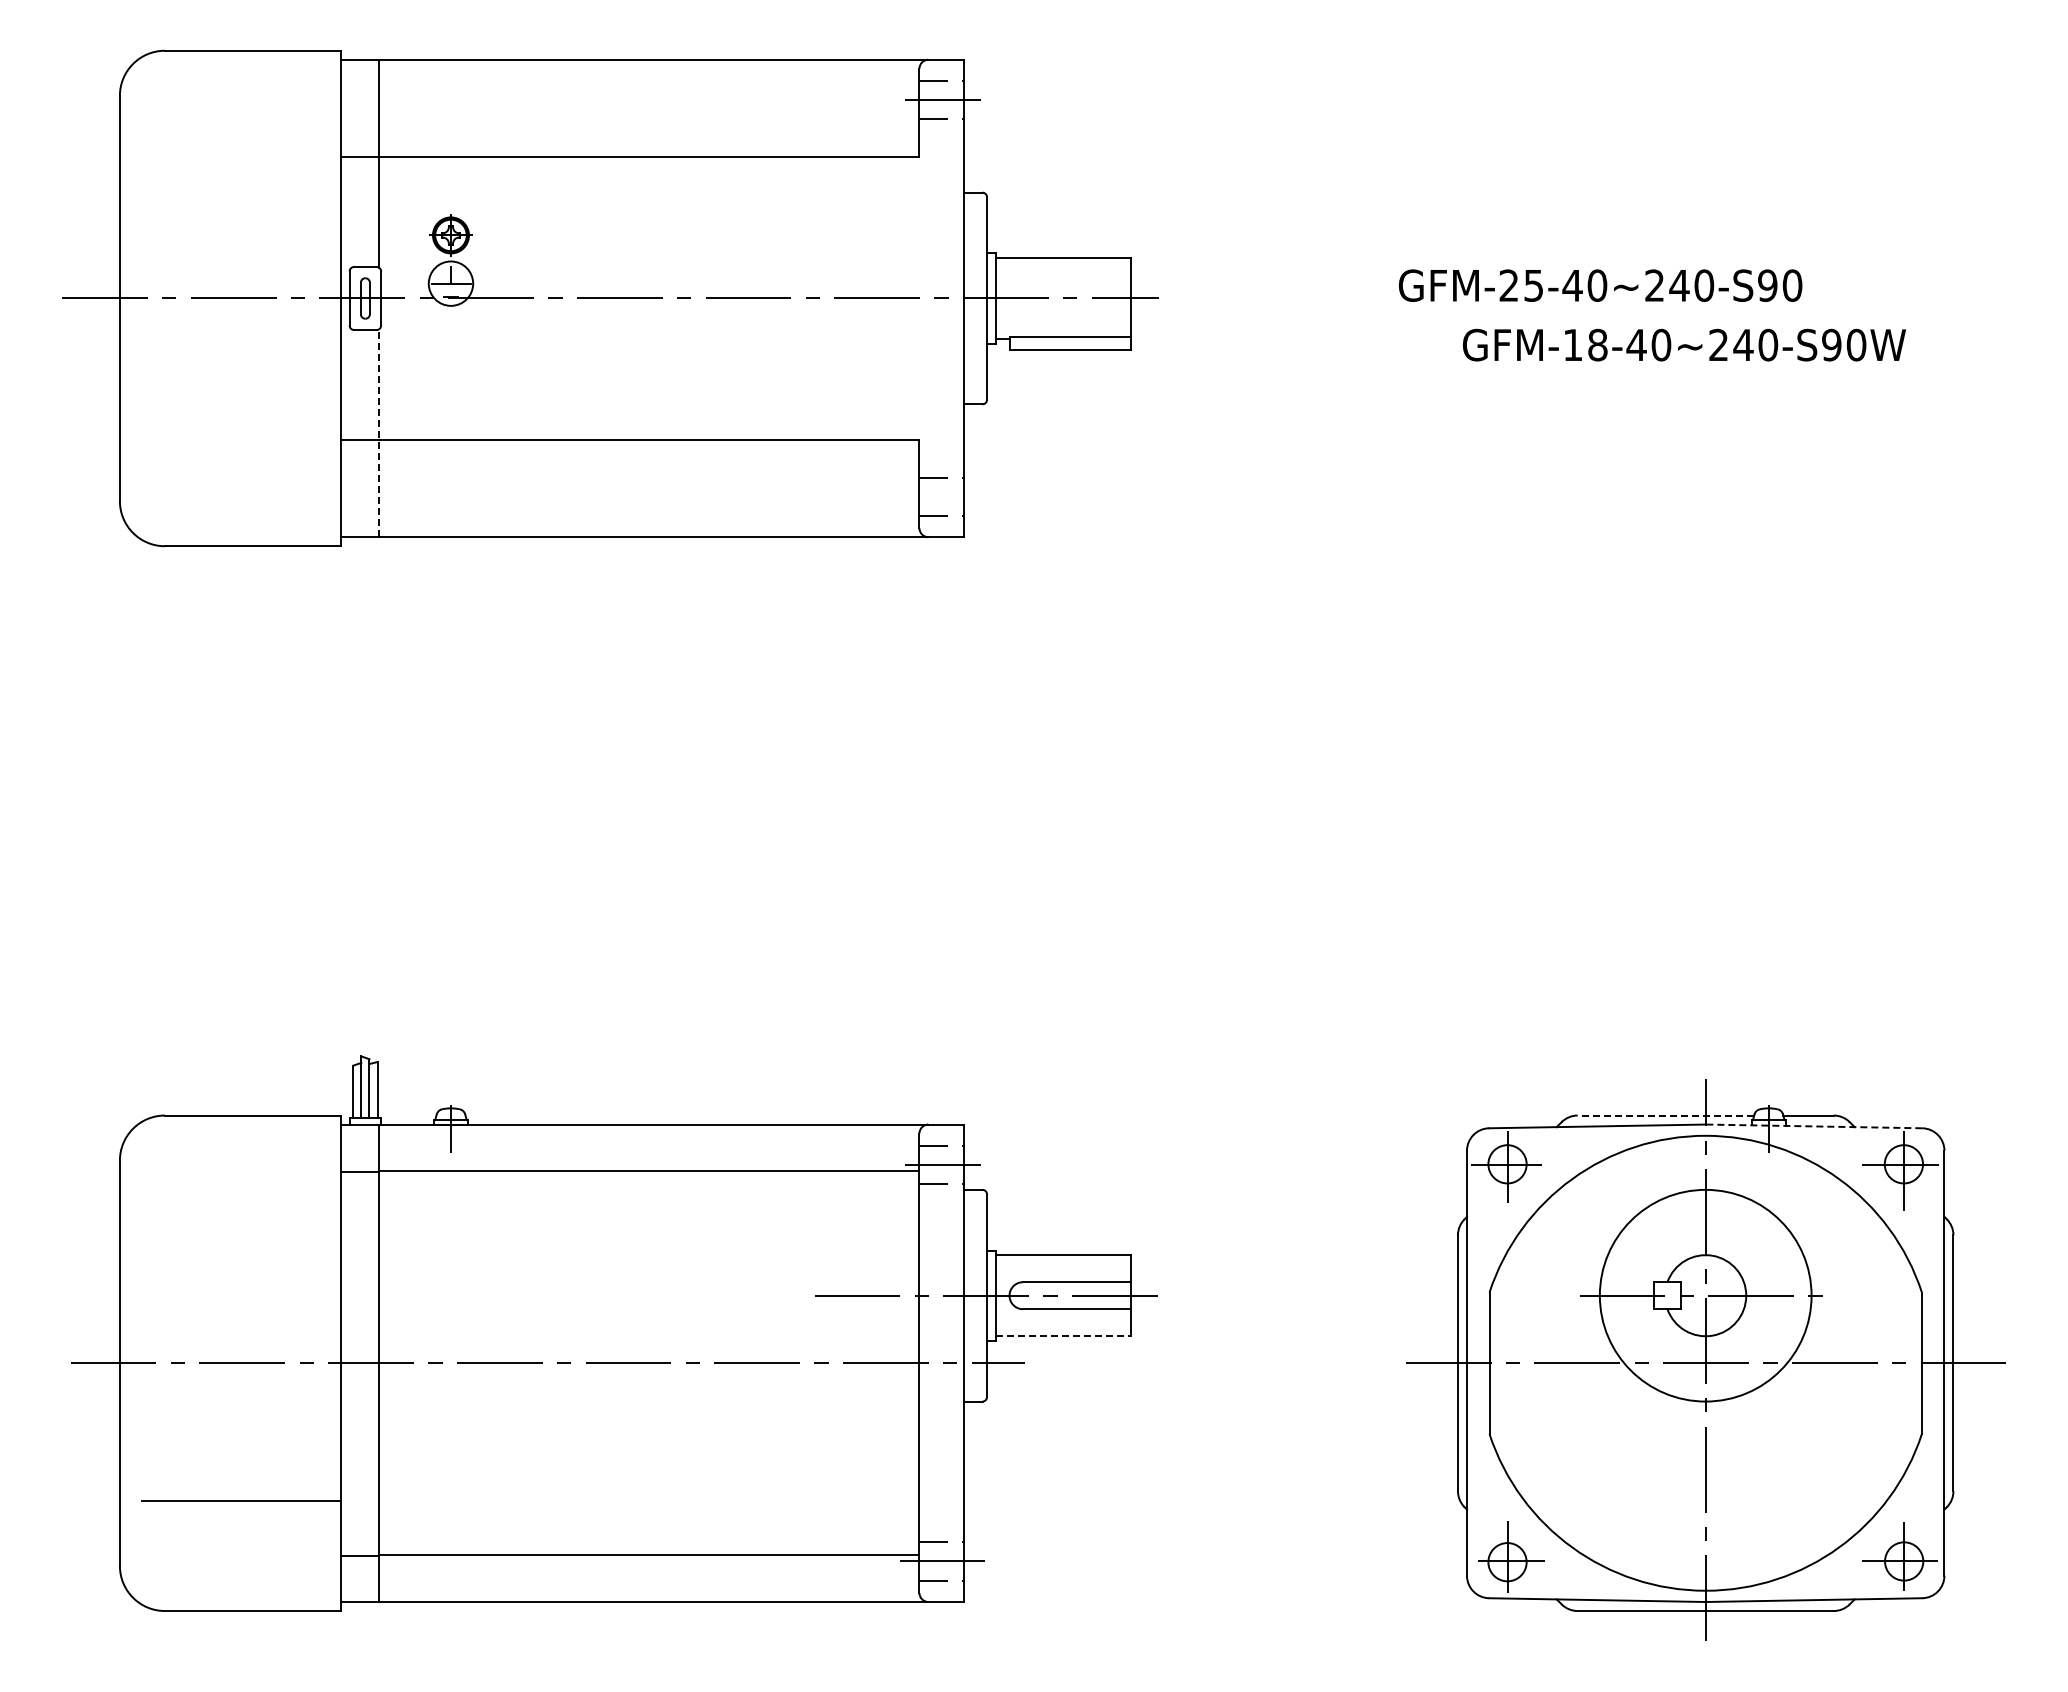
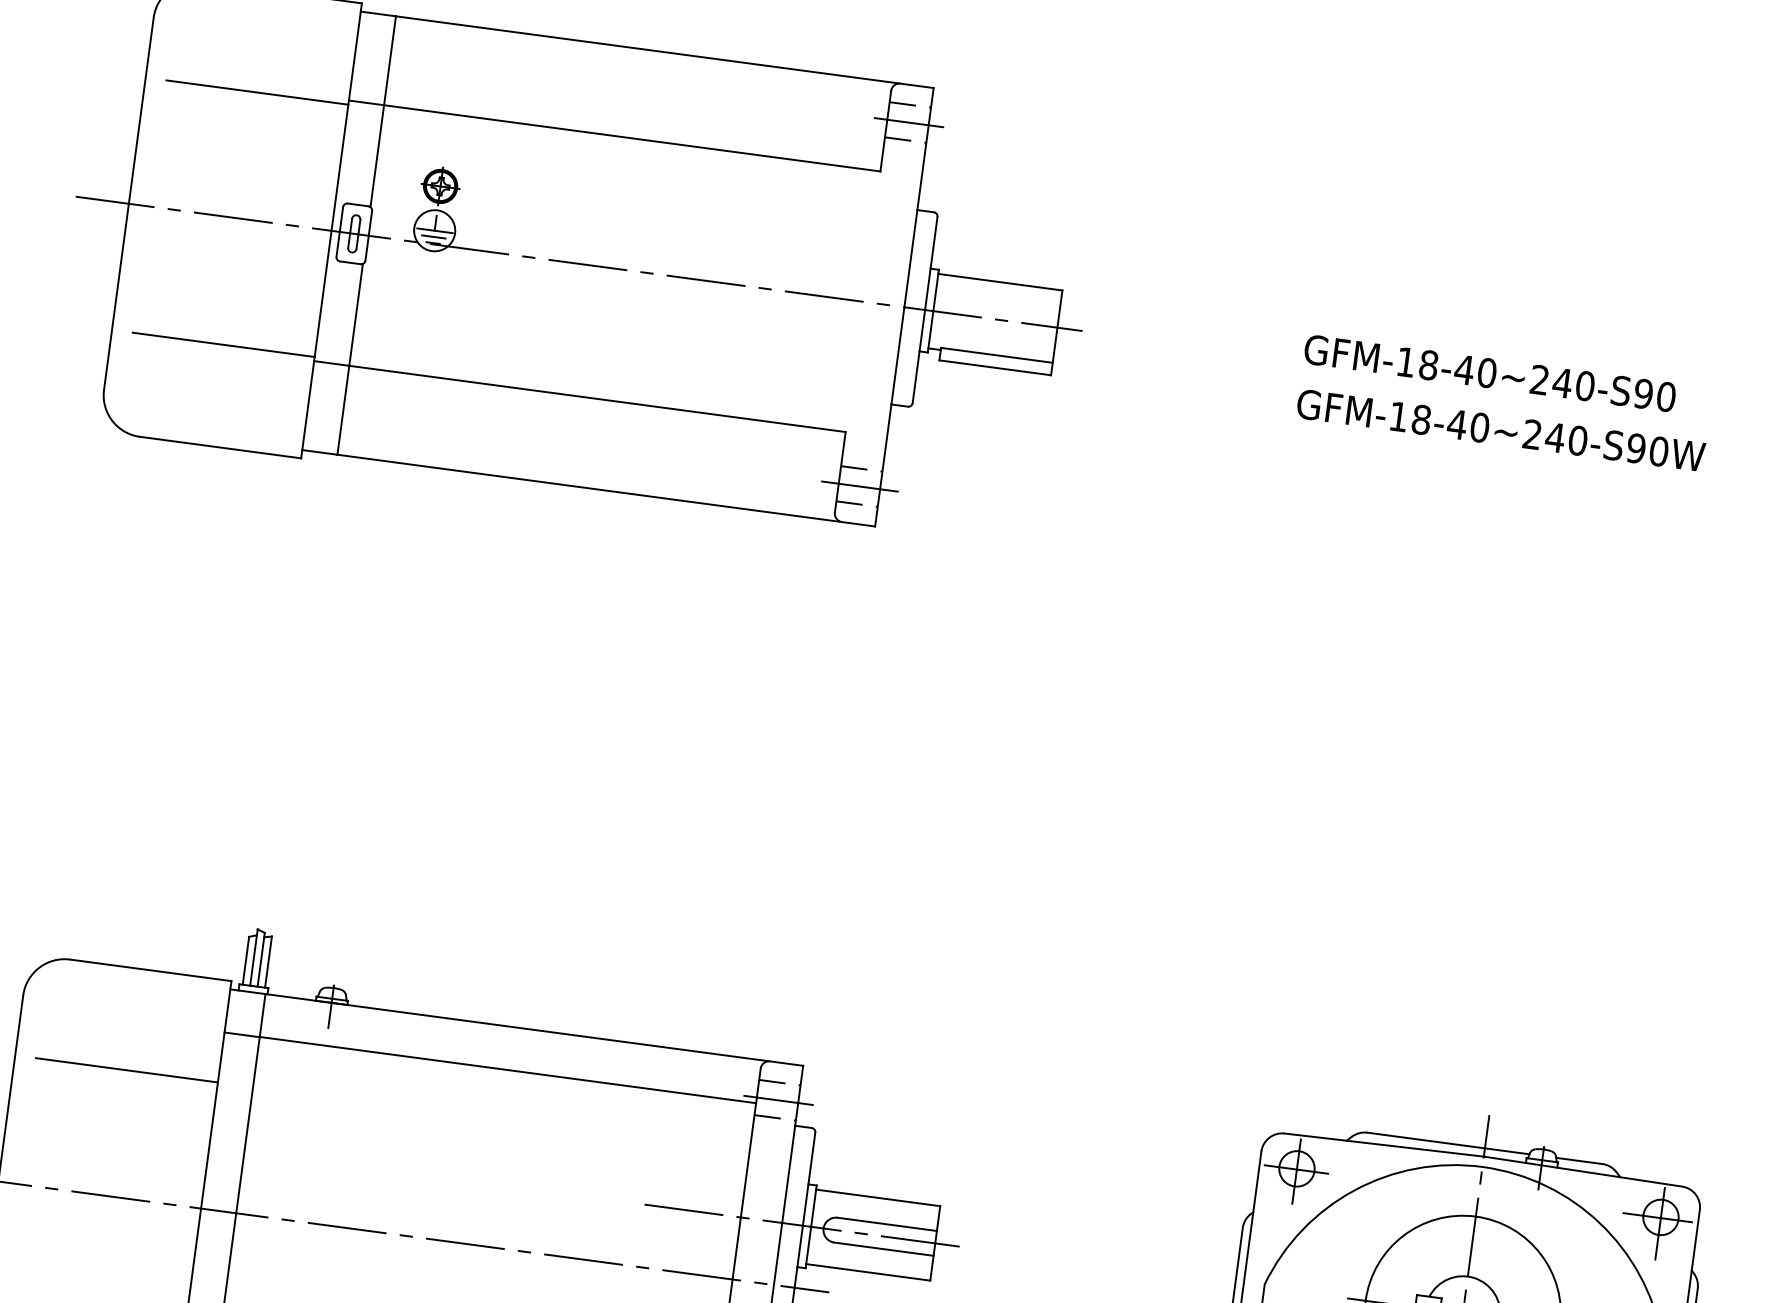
line: (241, 161) -> (257, 92), added
text: (1521, 285) -> (1417, 363), GFM-25-40~240-S90 -> GFM-18-40~240-S90
line: (450, 290) -> (433, 236), added
text: (1684, 344) -> (1501, 429), moved
line: (378, 433) -> (349, 359), dashed -> solid
line: (241, 435) -> (223, 344), added
line: (942, 496) -> (859, 486), added
line: (1665, 1115) -> (1448, 1143), dashed -> solid
line: (1813, 1126) -> (1582, 1171), dashed -> solid
line: (241, 1225) -> (126, 1069), added
line: (1063, 1336) -> (868, 1272), dashed -> solid

